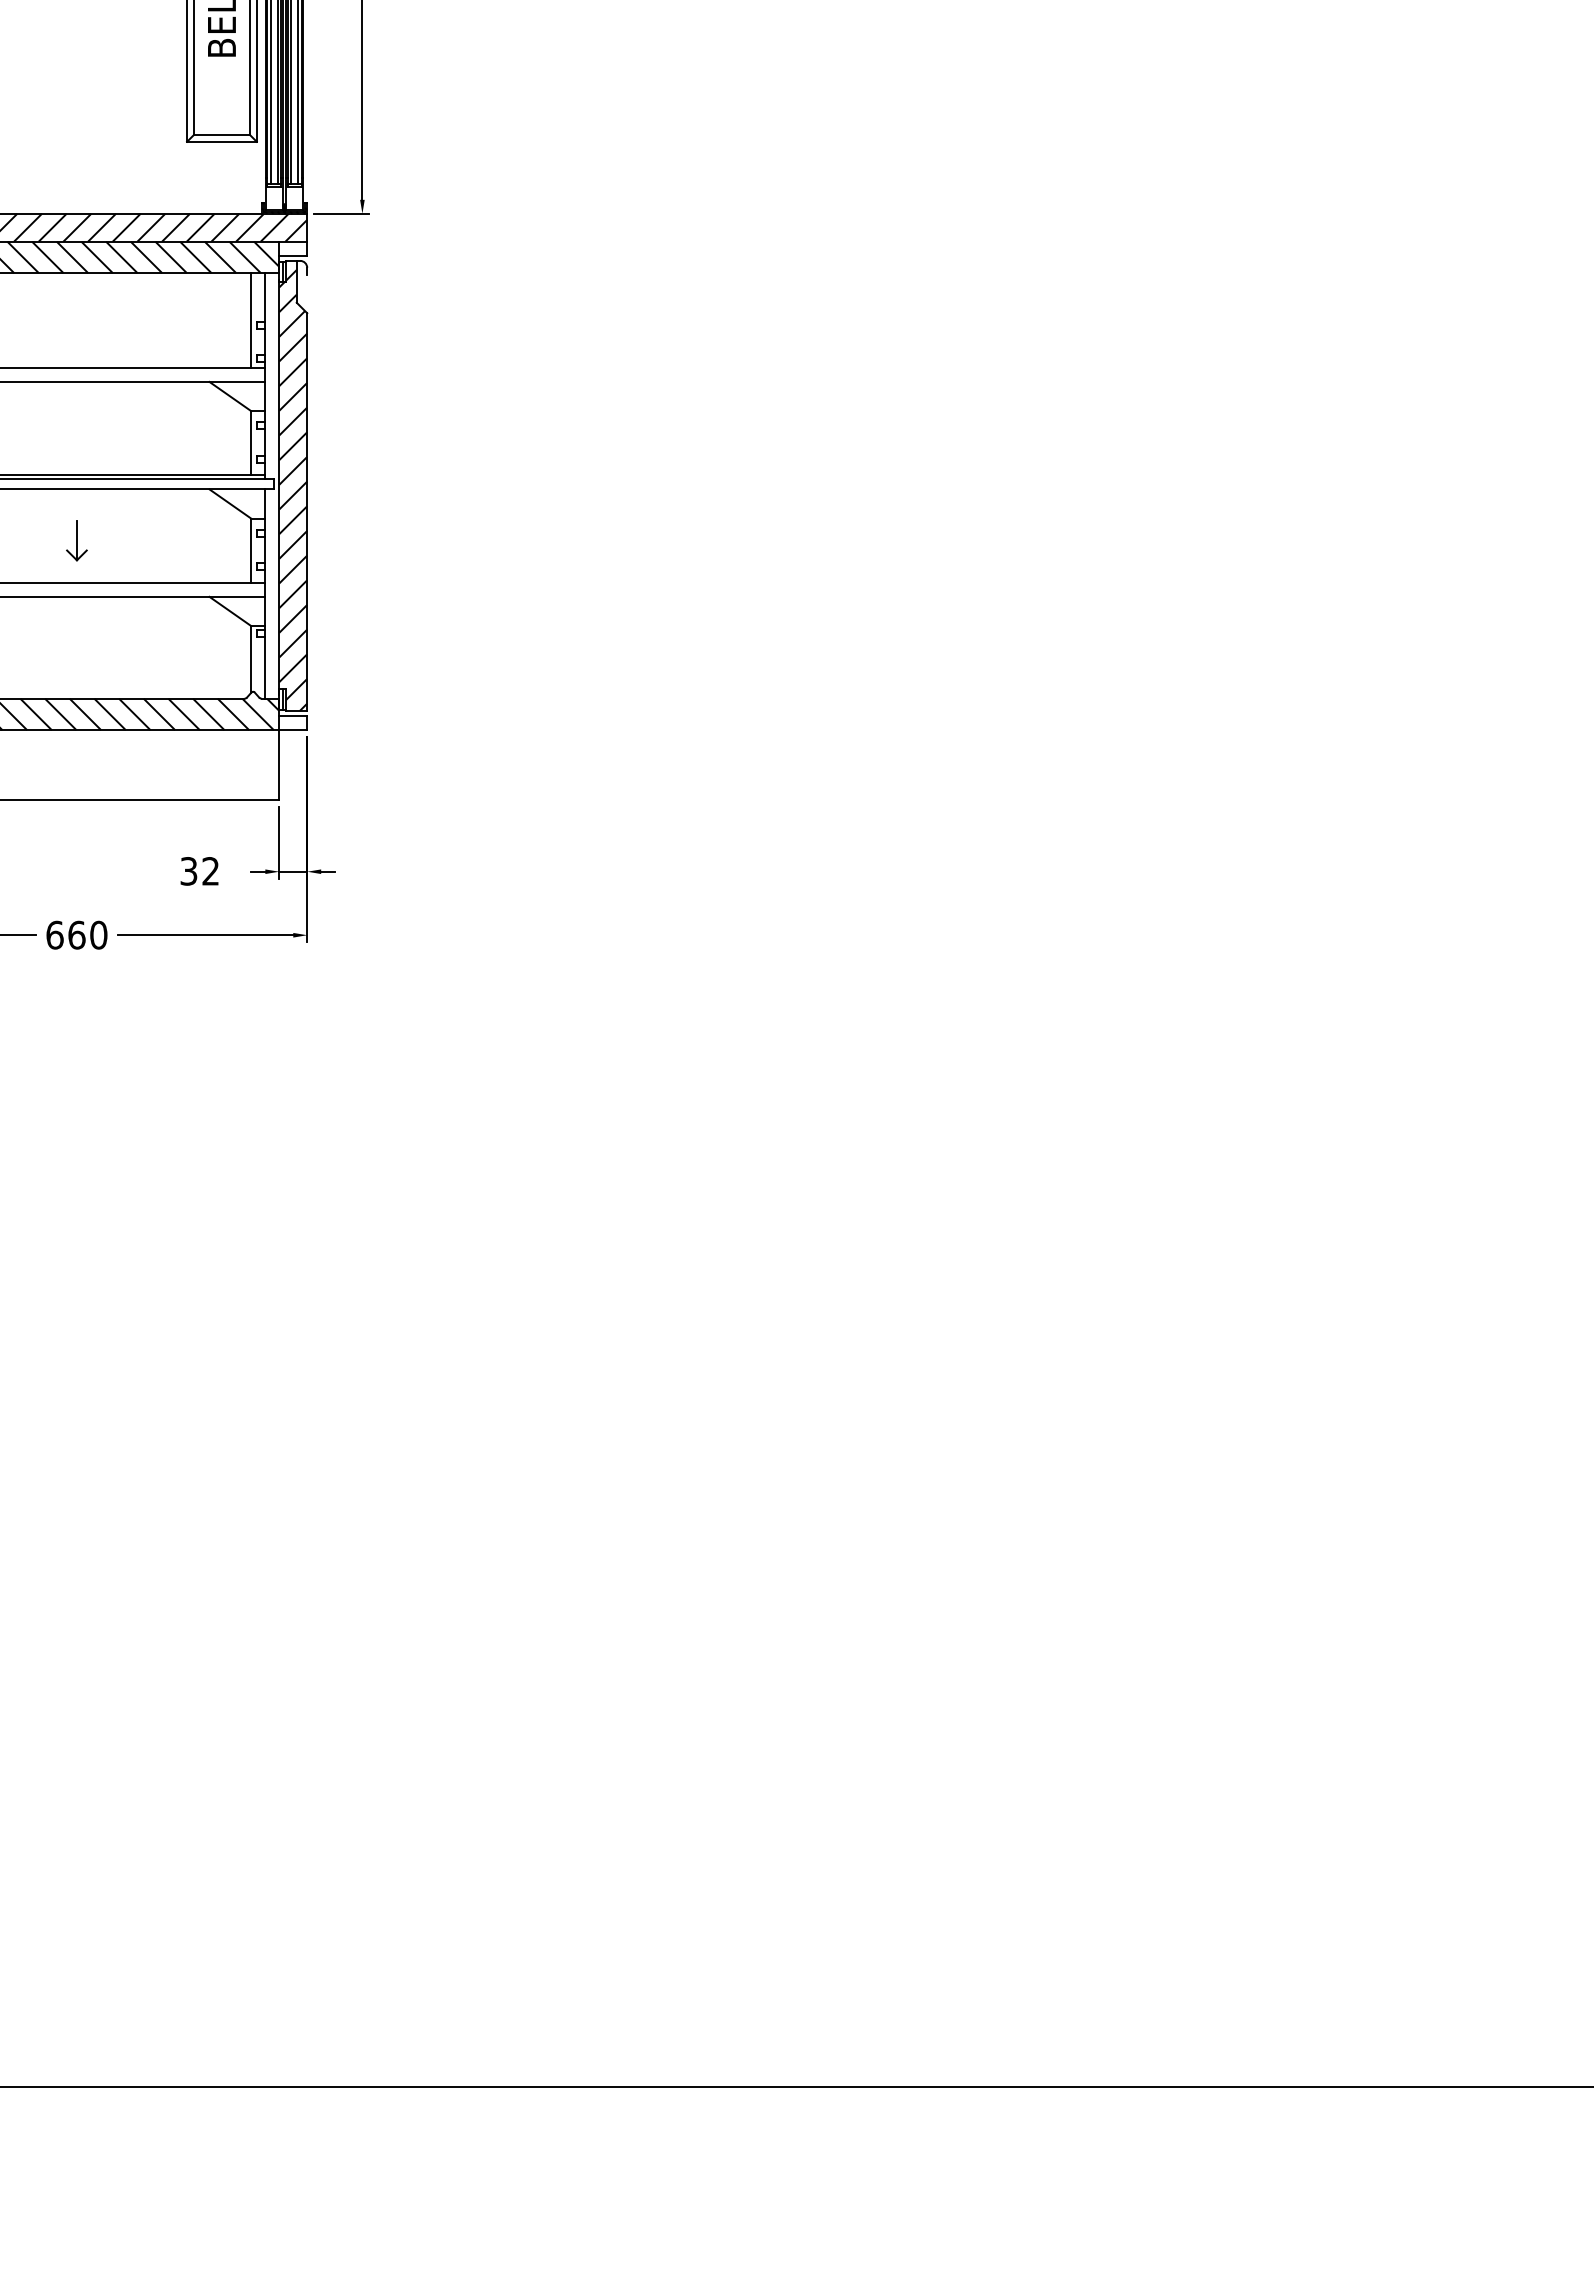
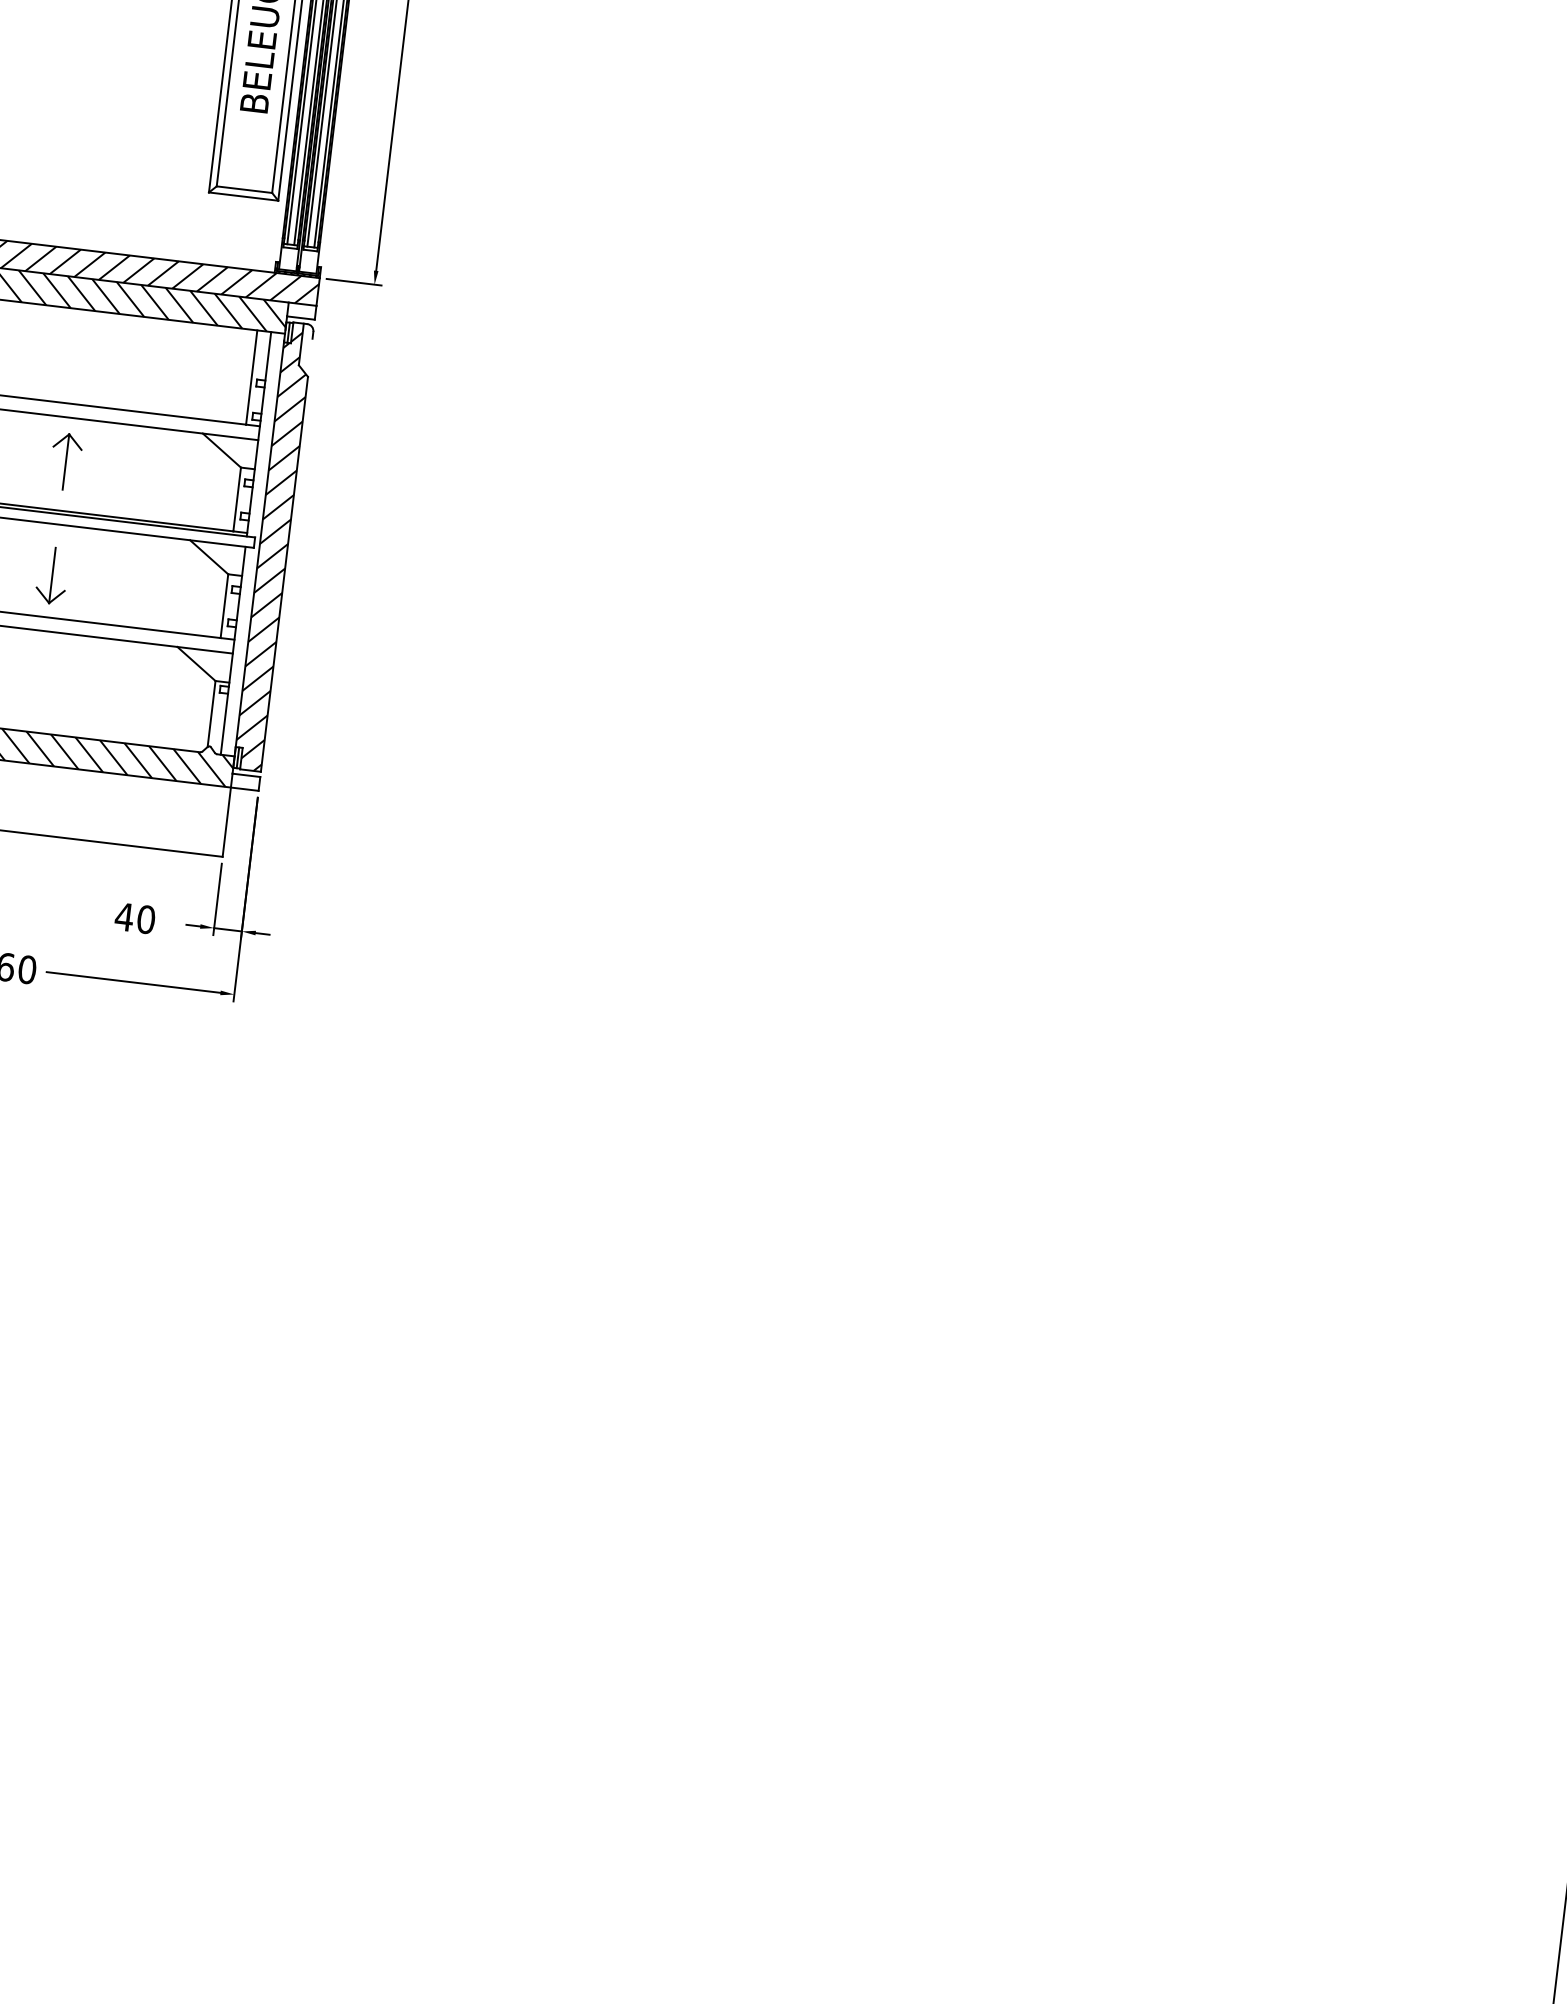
part: (76, 425) -> (65, 461), added
part: (76, 540) -> (51, 575), size x1.43
text: (199, 871) -> (134, 918), 32 -> 40

